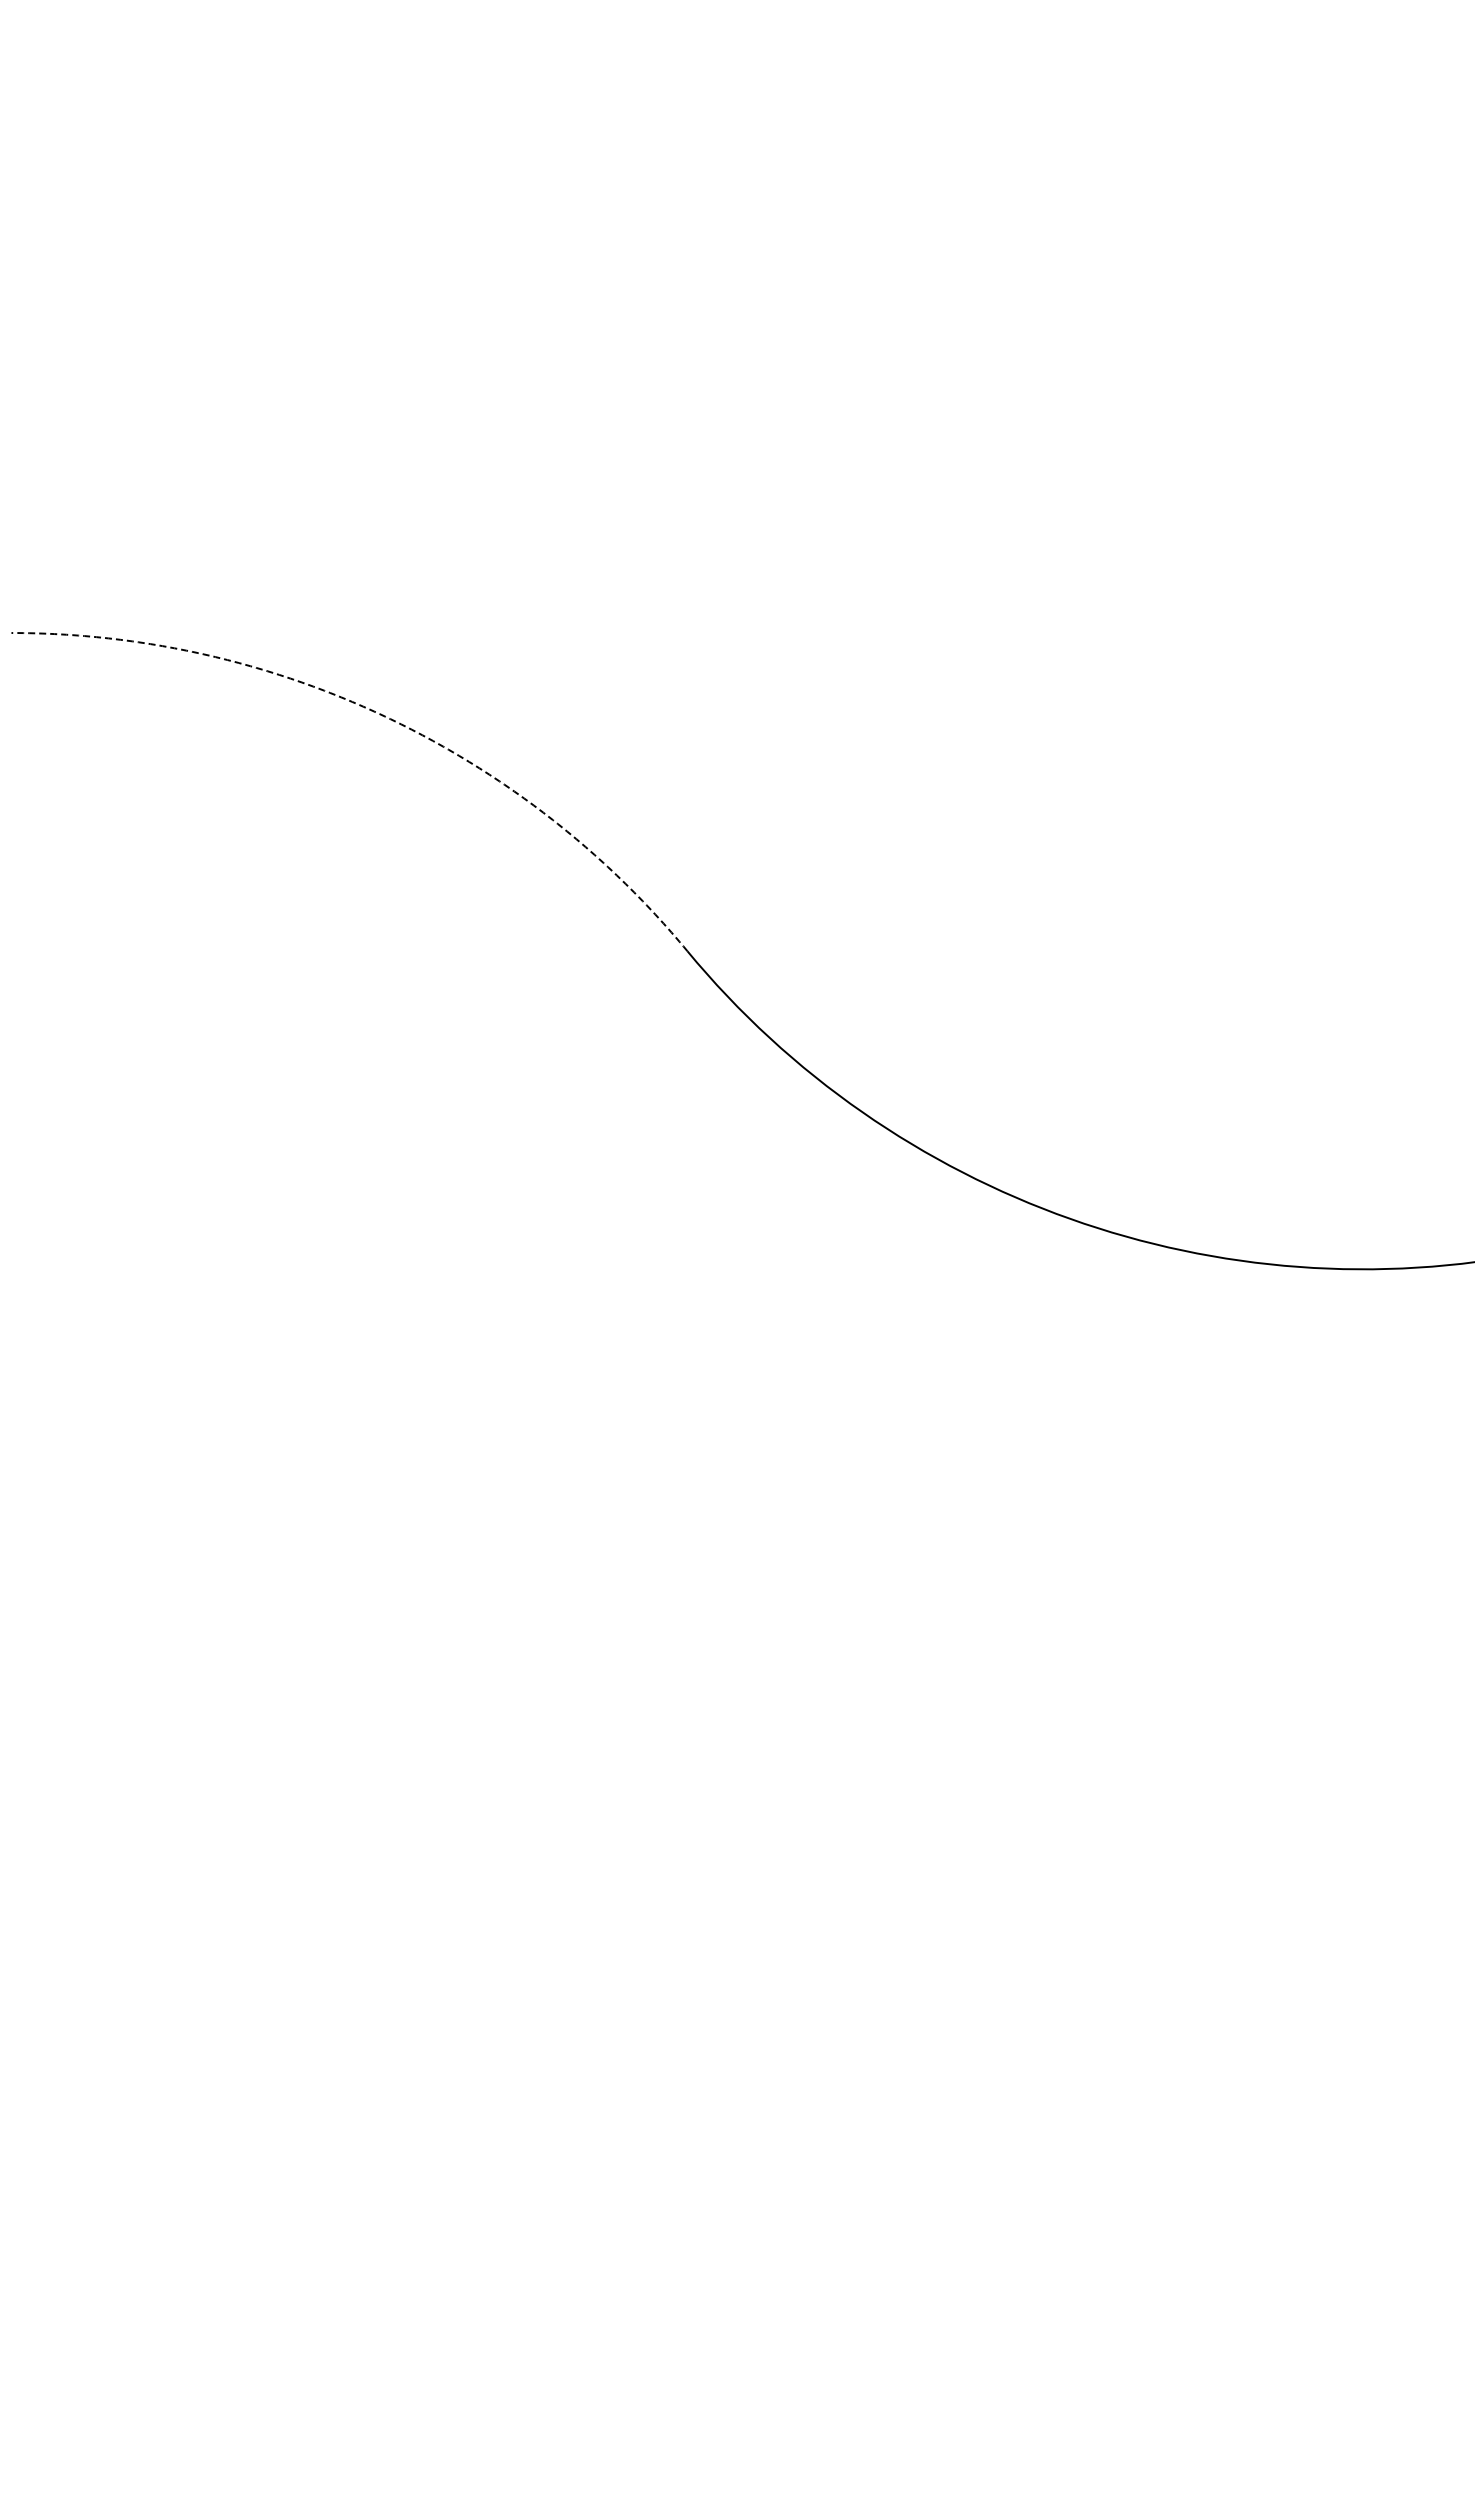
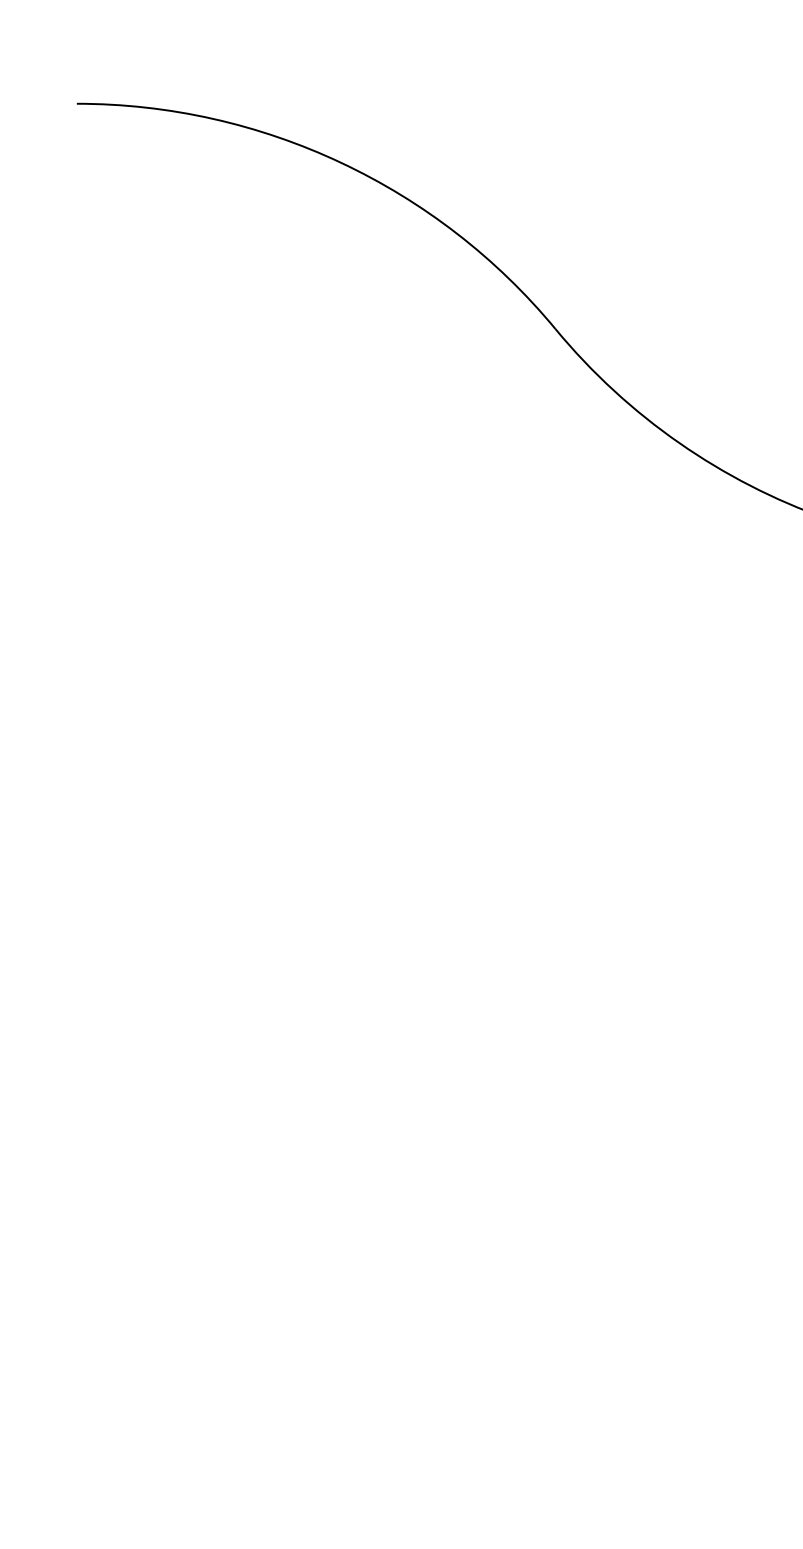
arc: (385, 716) -> (341, 162), dashed -> solid

